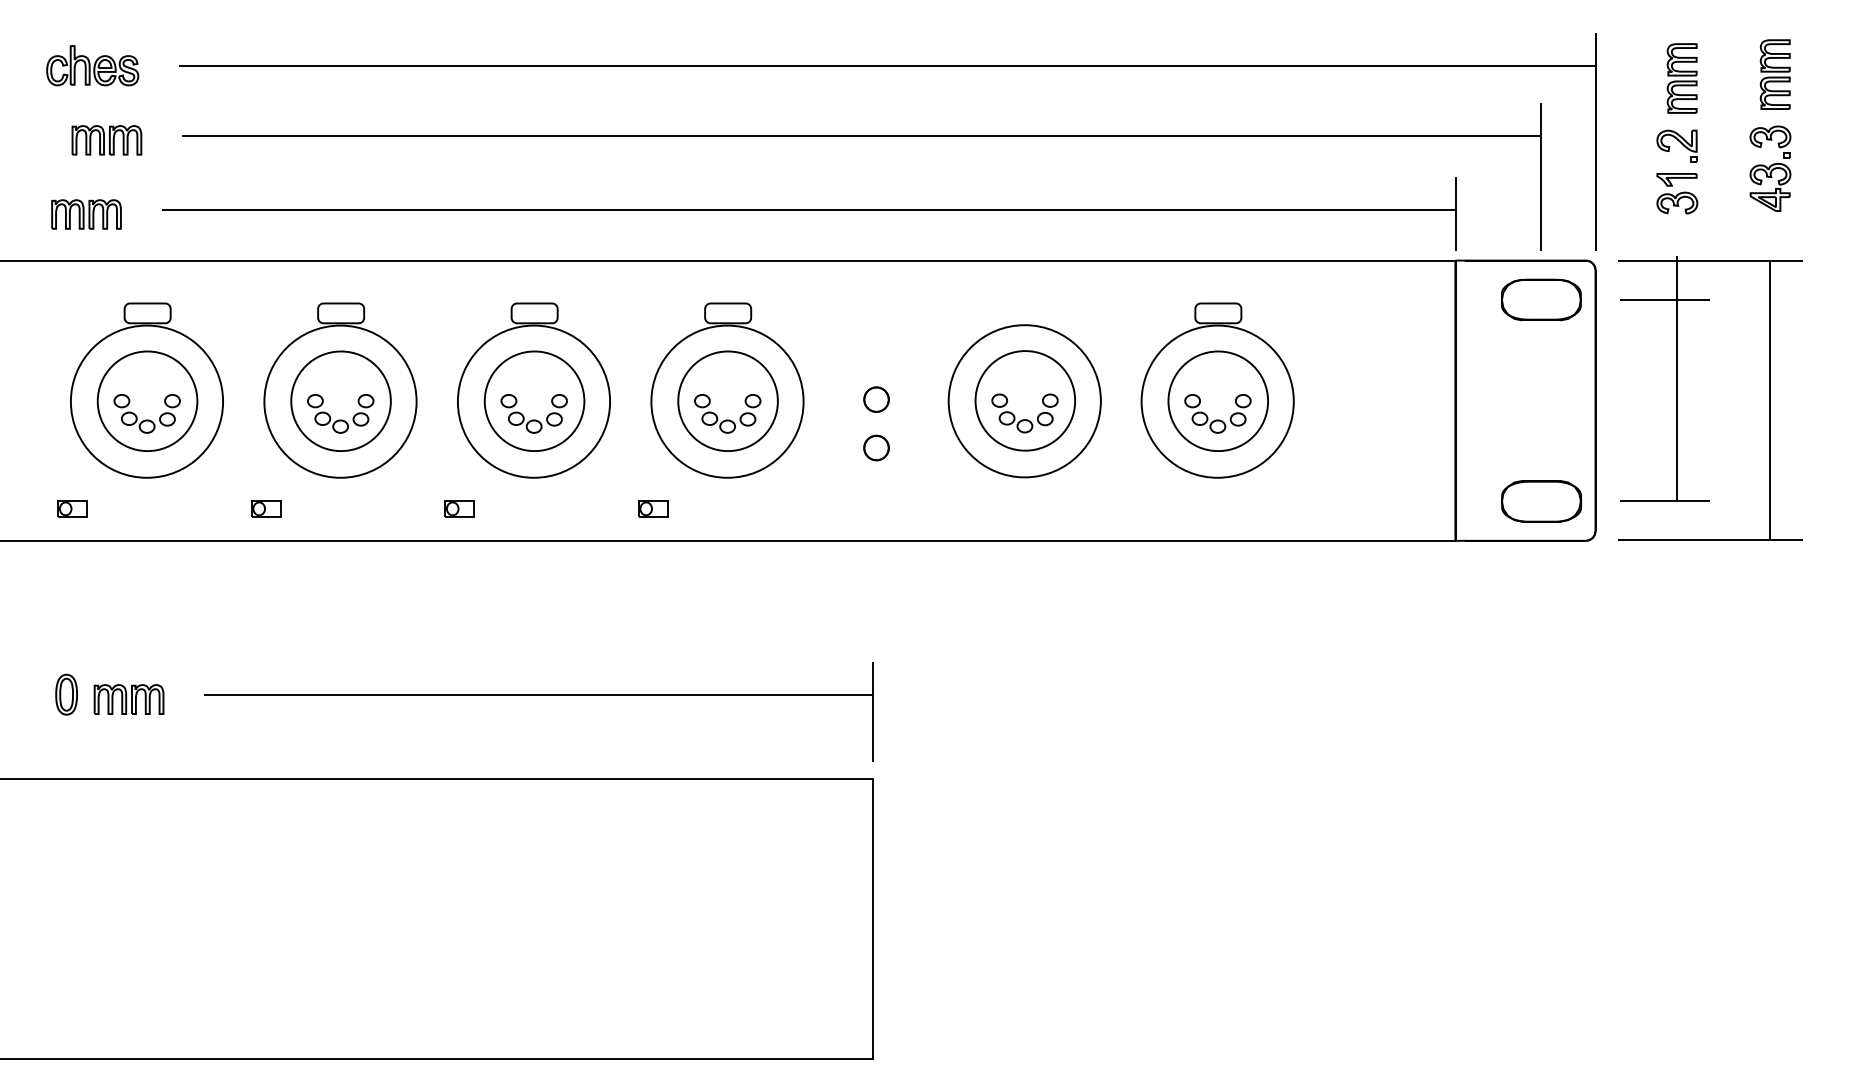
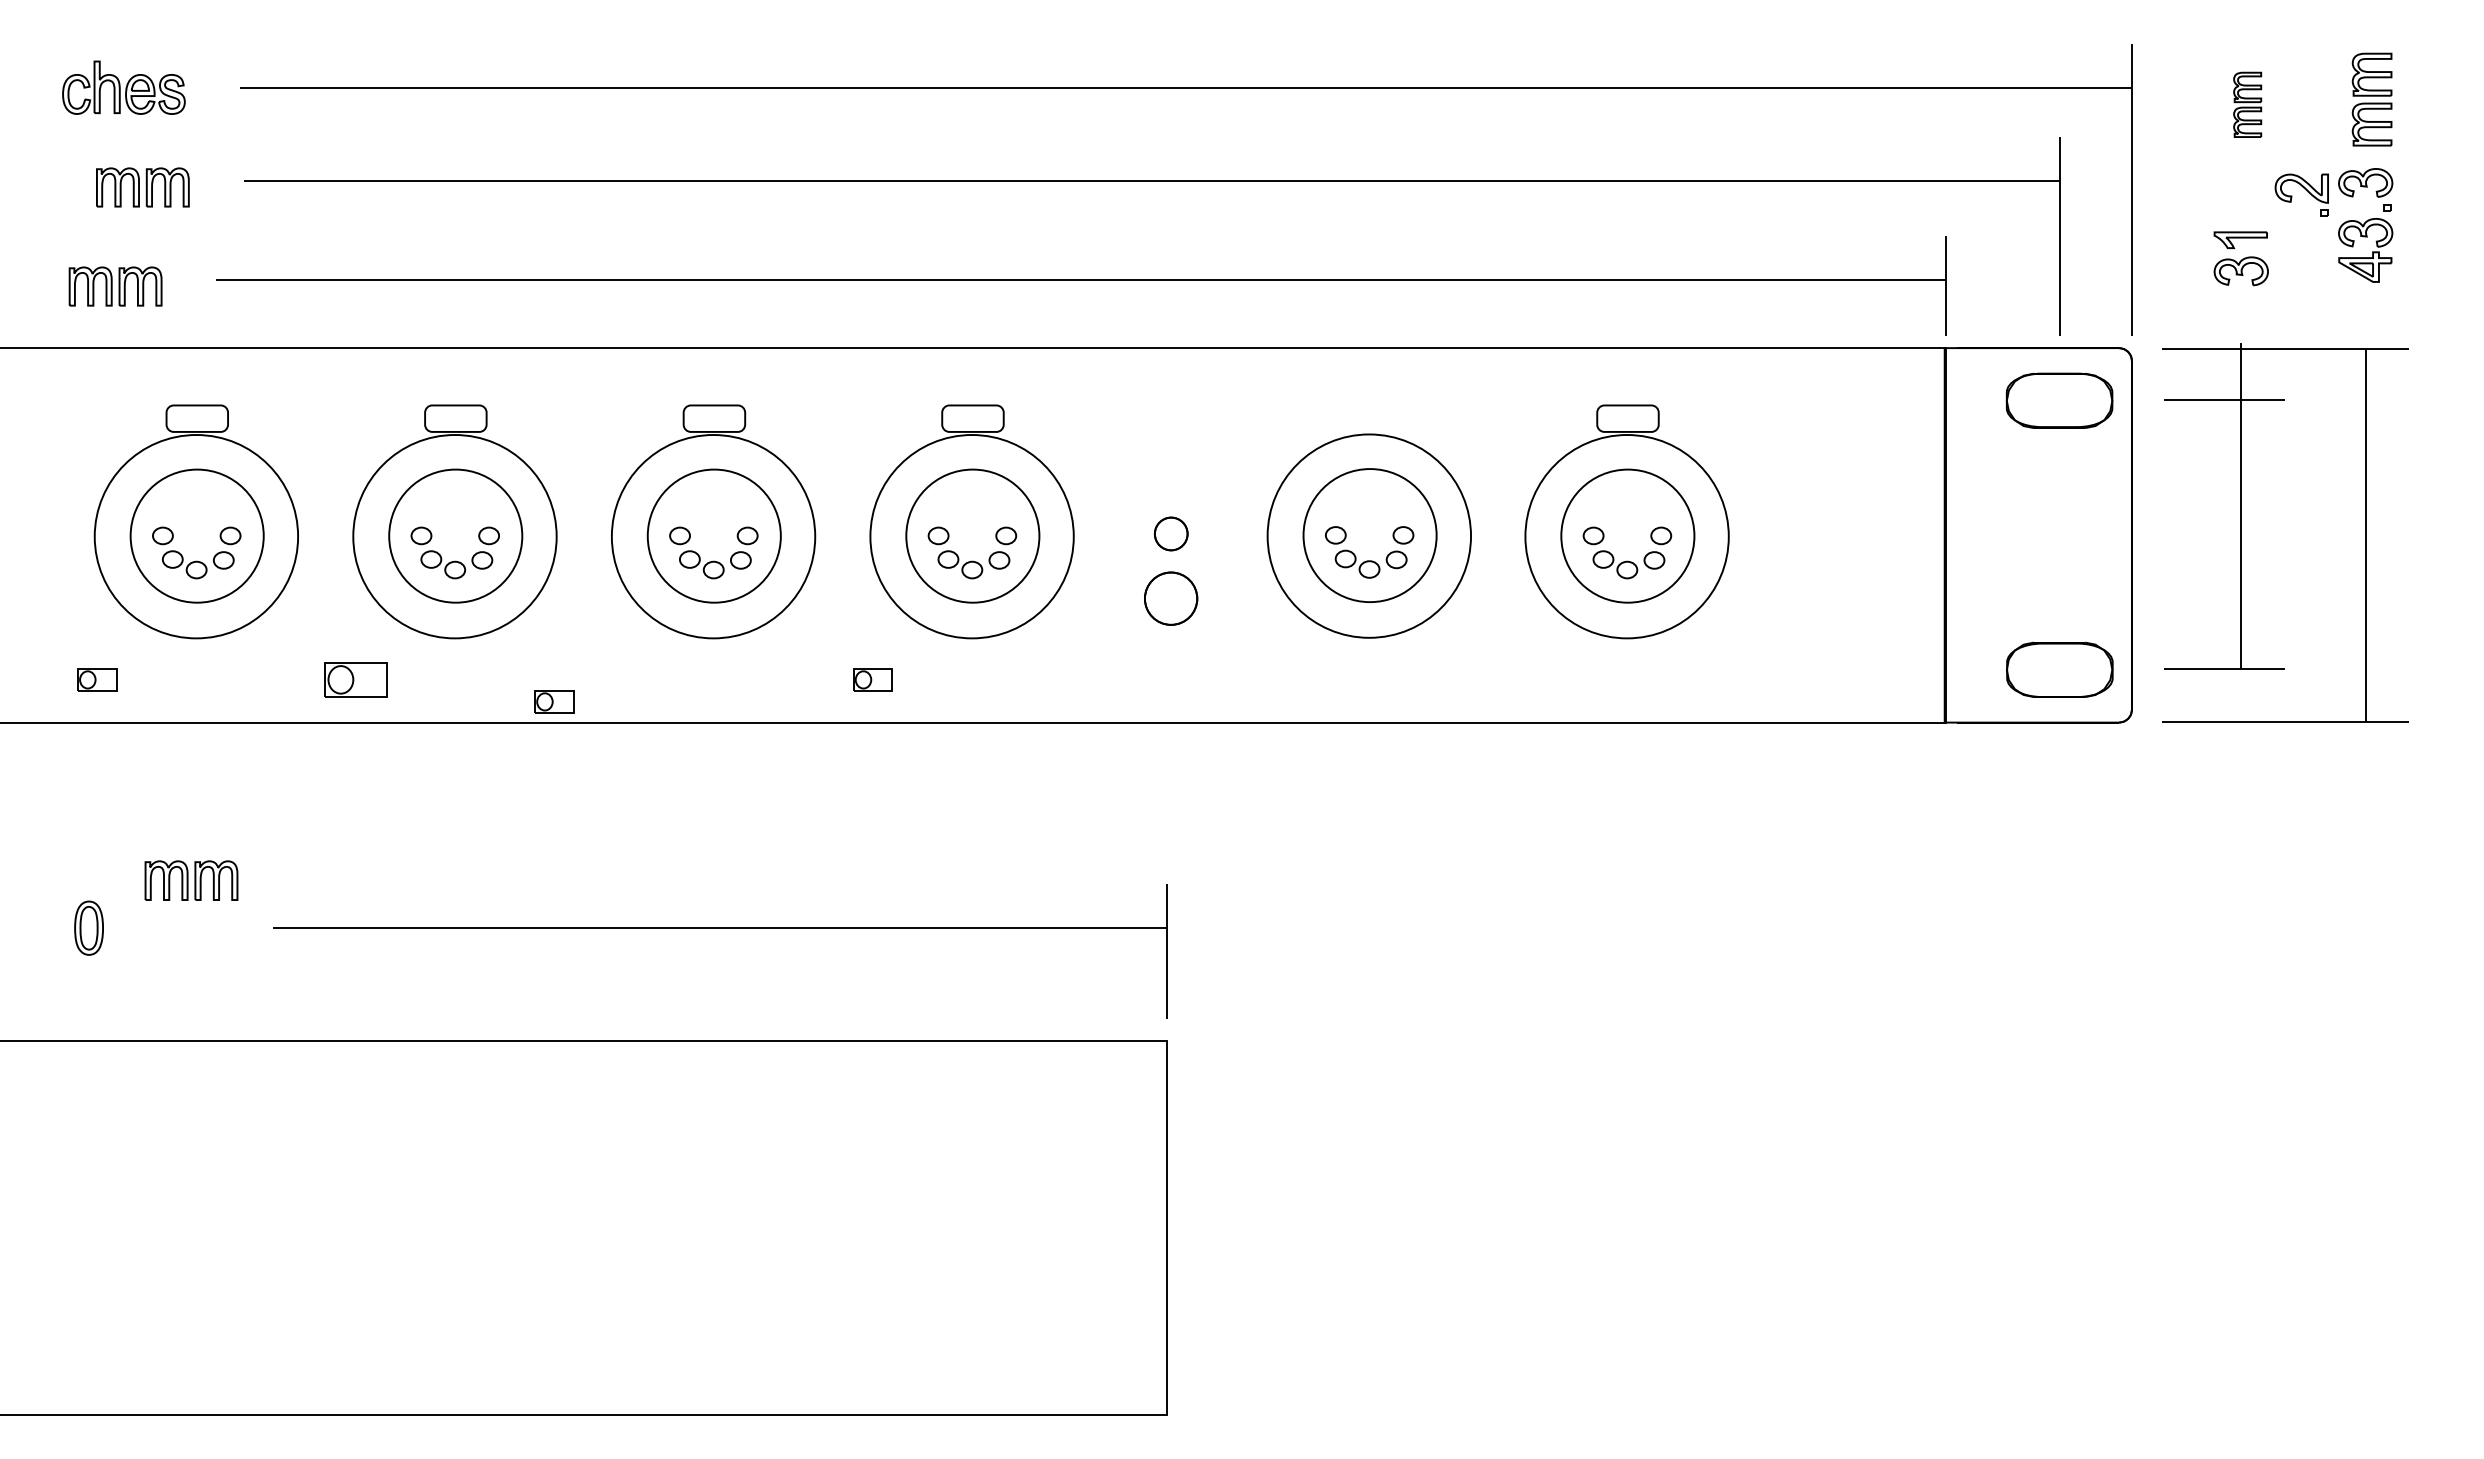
part: (1682, 78) -> (2247, 104), size x0.7
part: (1676, 145) -> (2301, 194), moved
part: (876, 447) -> (1171, 598), size x1.6
part: (266, 508) -> (355, 679), size x1.6
part: (459, 508) -> (554, 701), moved
part: (129, 699) -> (191, 880), moved

